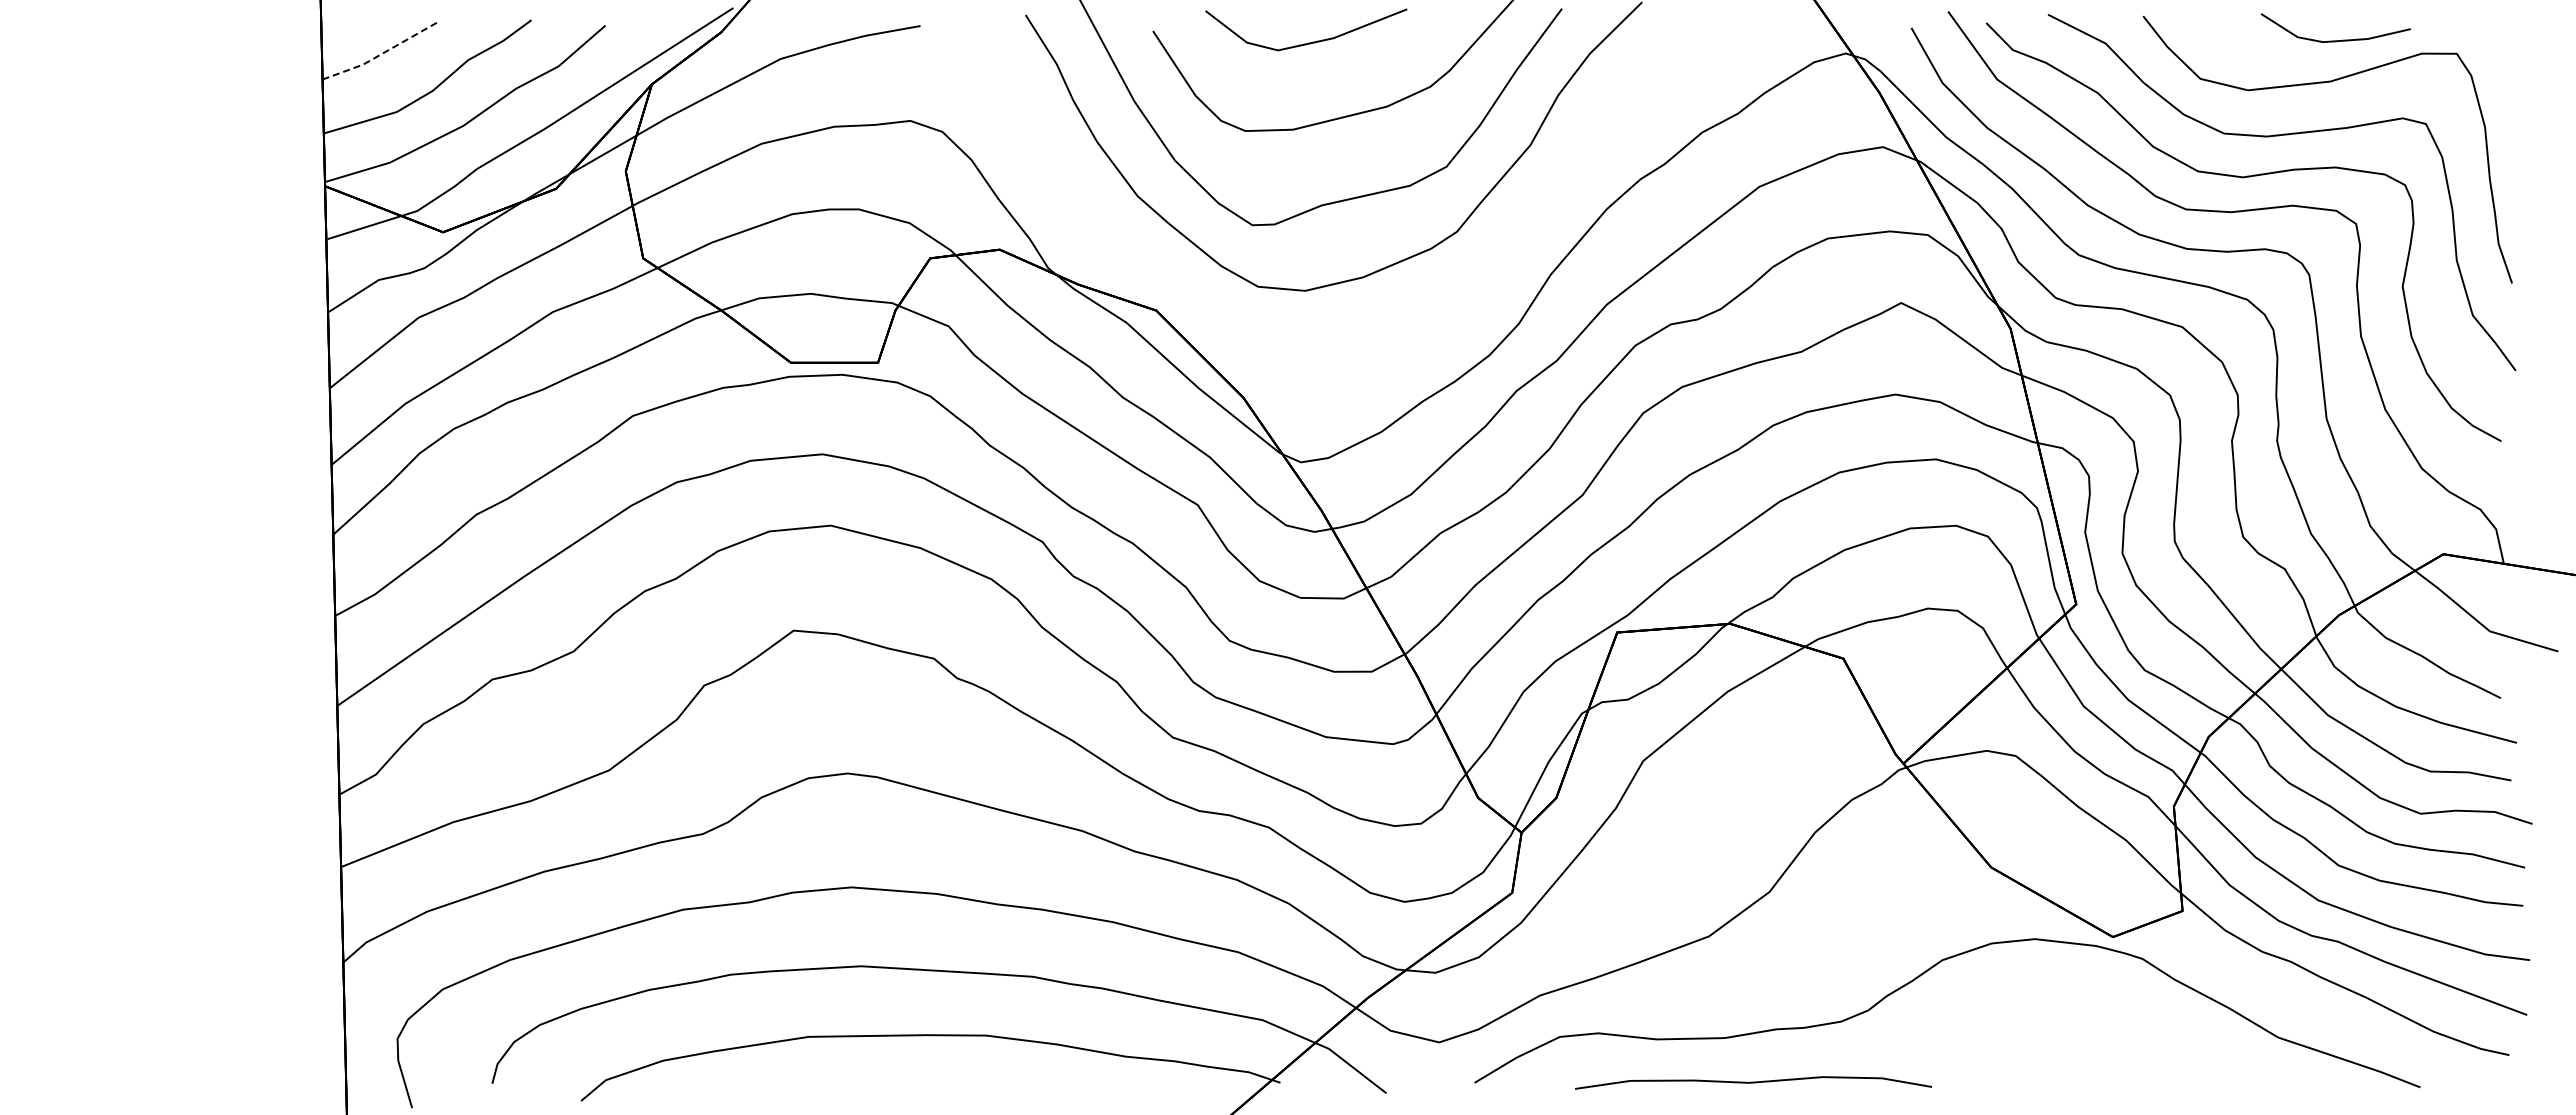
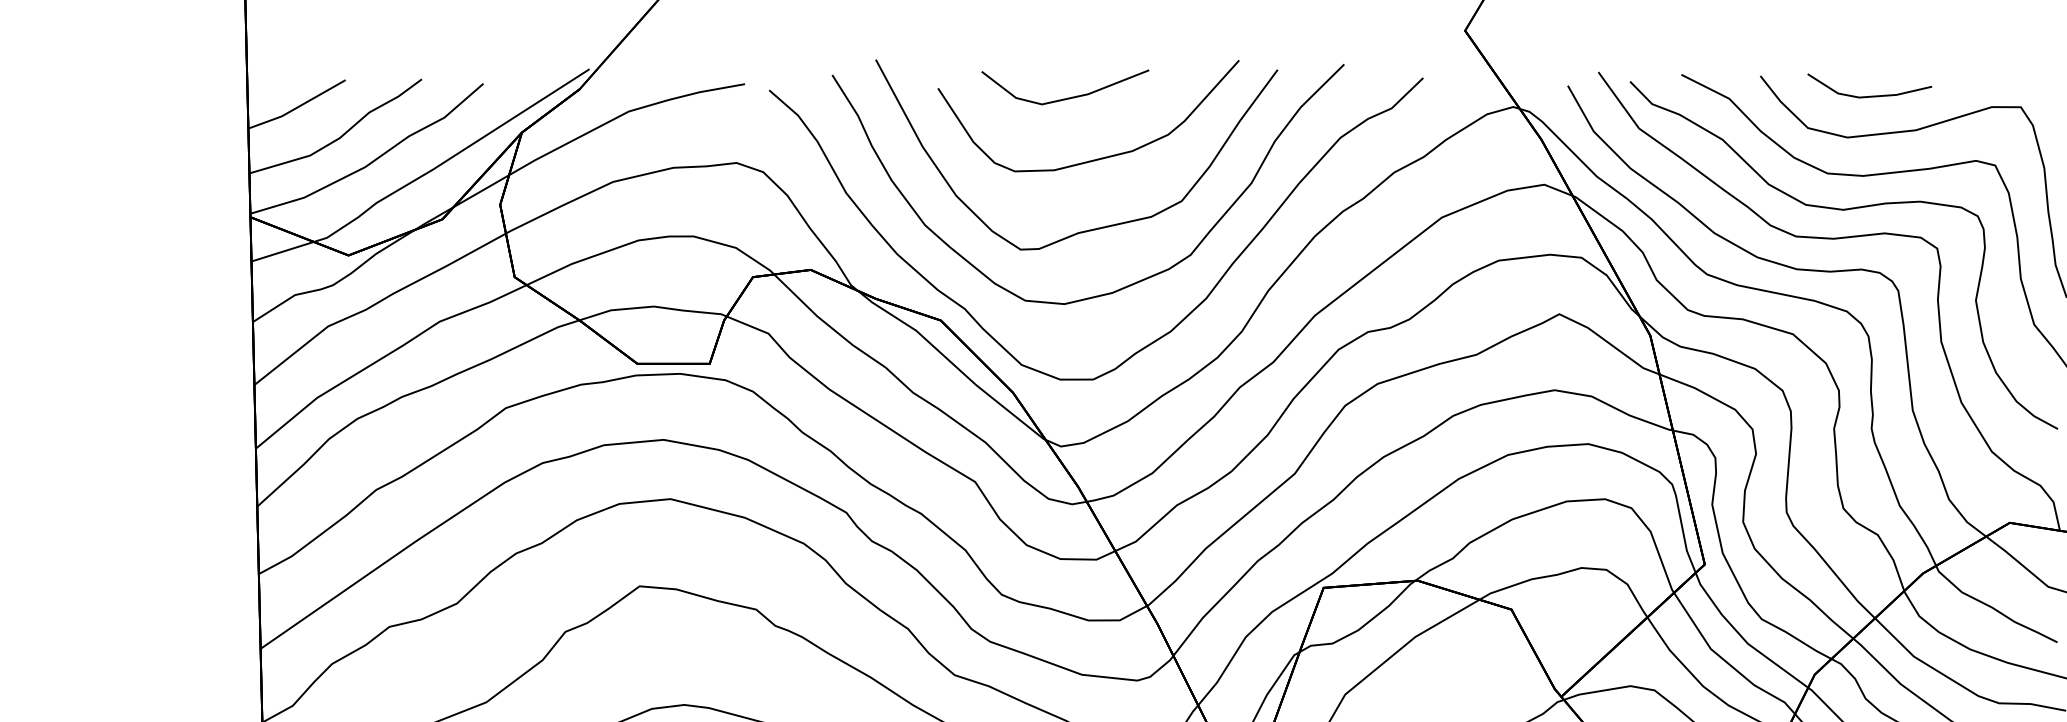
line: (2335, 40) -> (1869, 96), moved
line: (381, 53) -> (297, 106), dashed -> solid
curve: (1443, 312) -> (1179, 322), added

